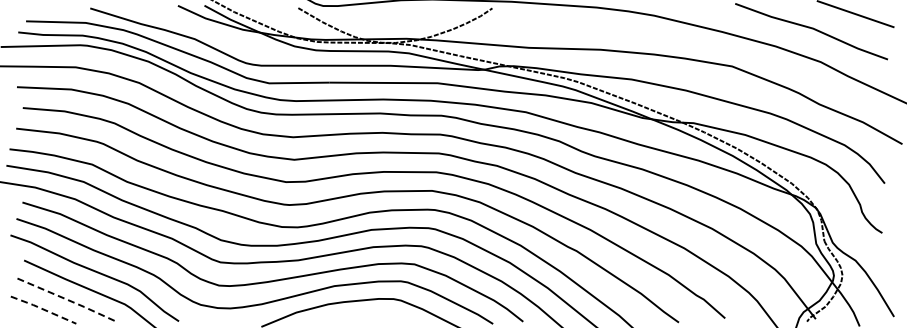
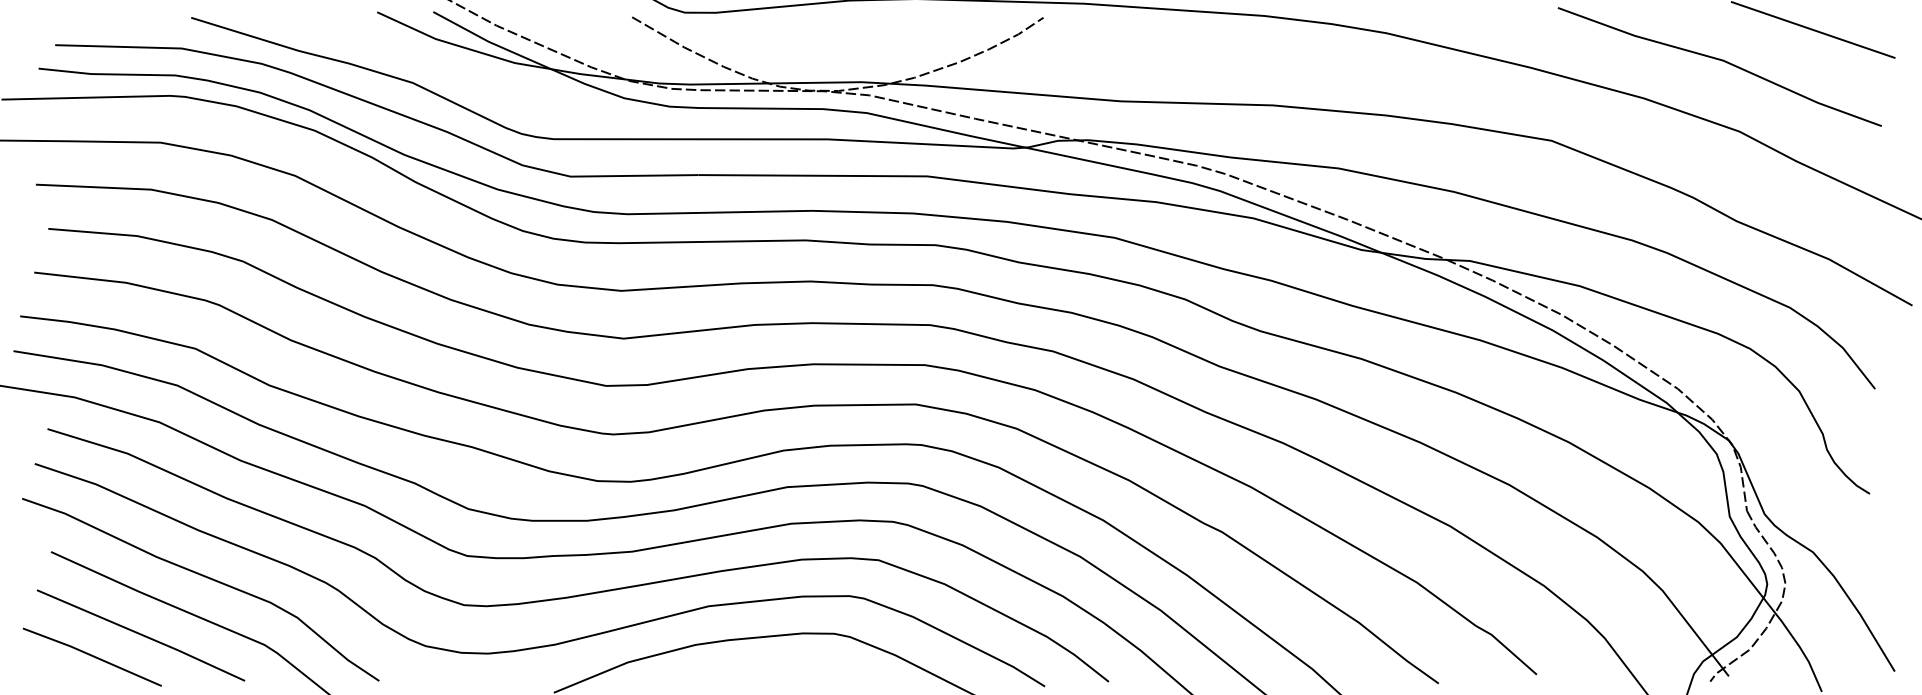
line: (67, 299) -> (142, 634), dashed -> solid
line: (44, 309) -> (94, 655), dashed -> solid

